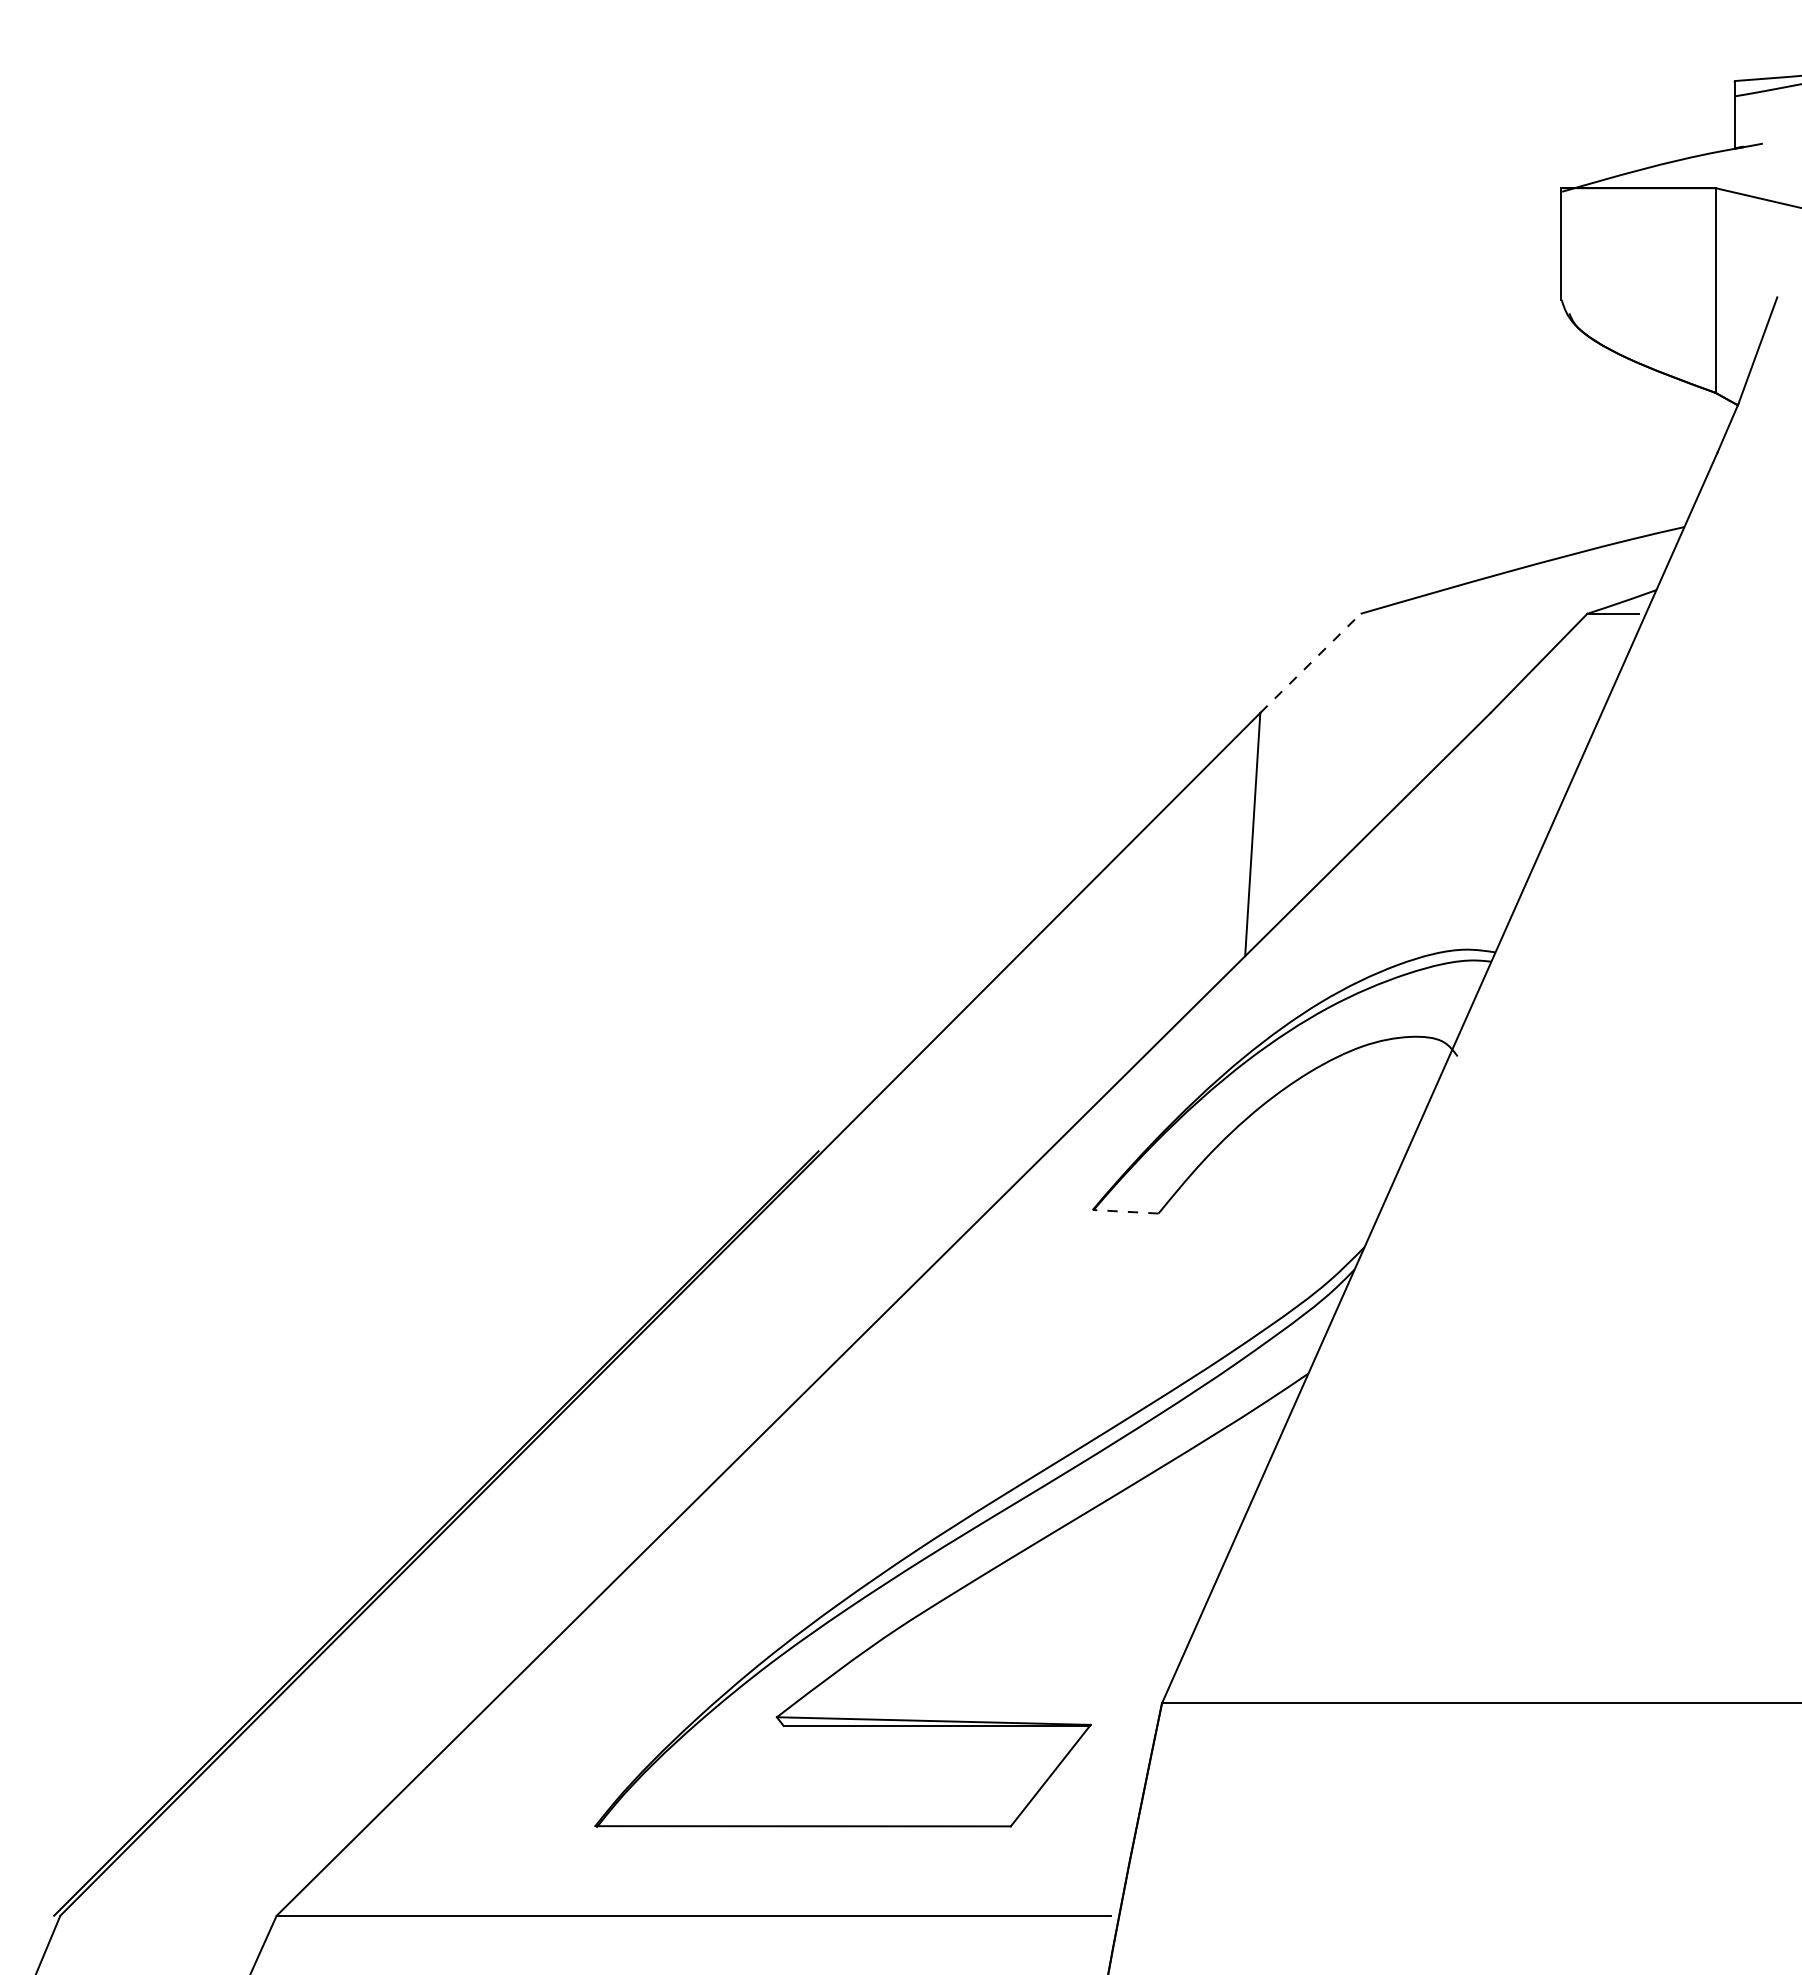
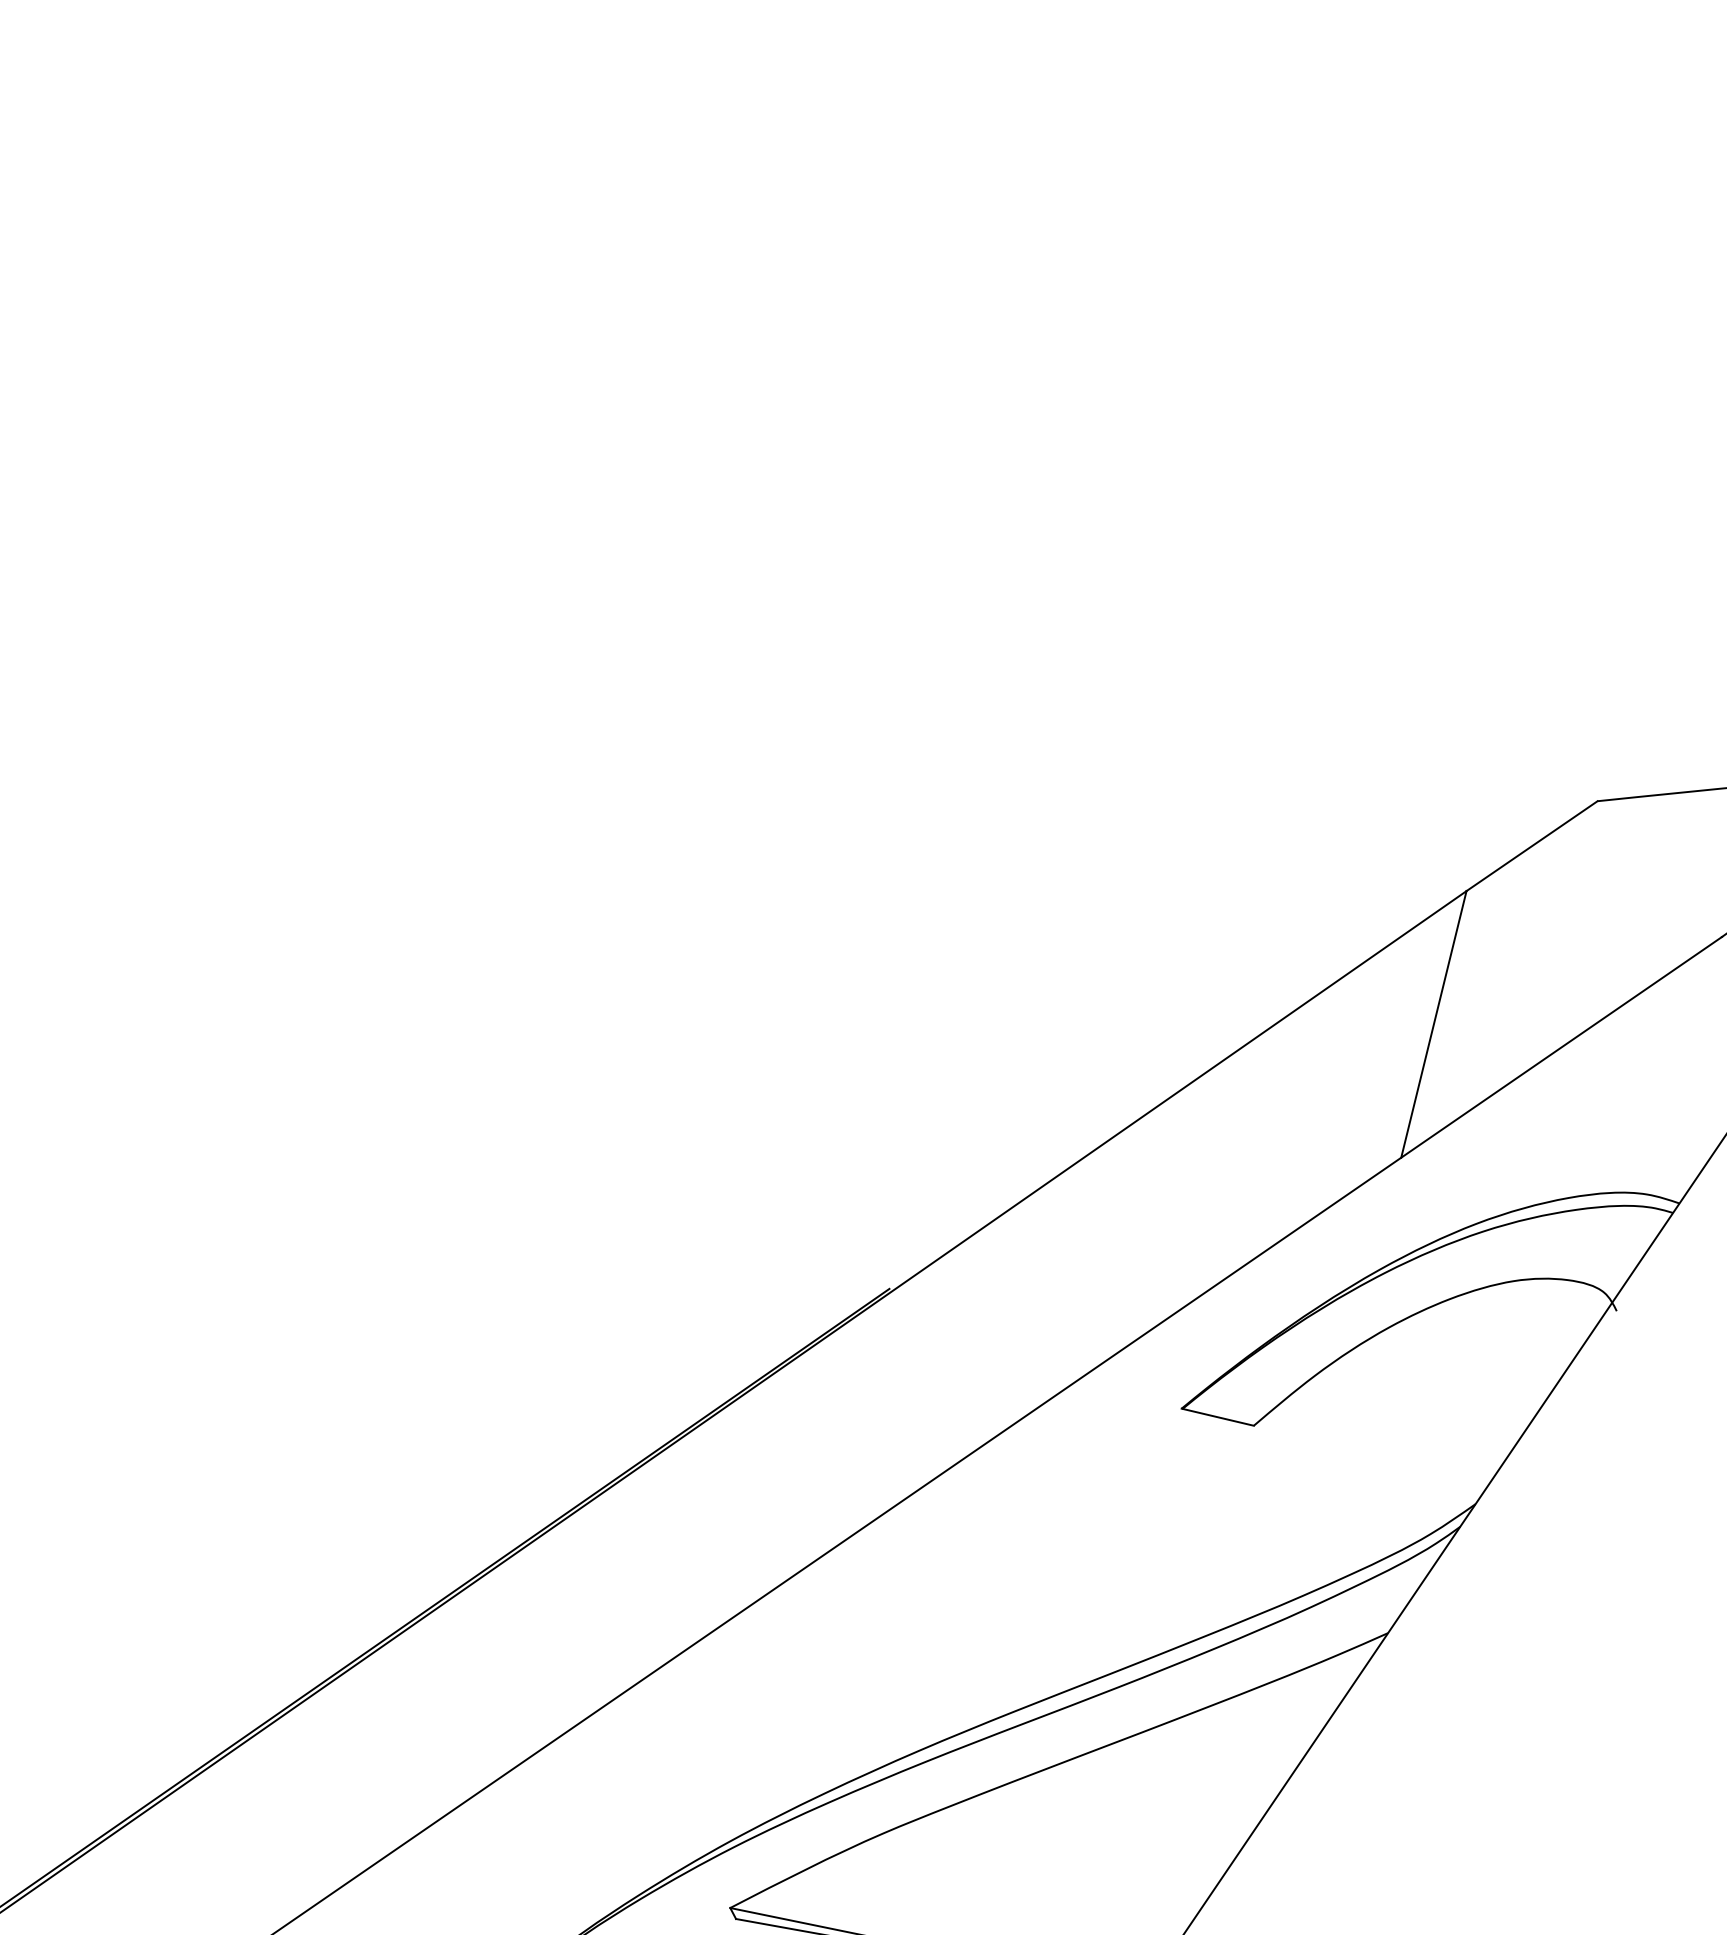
line: (1310, 663) -> (1532, 846), dashed -> solid
line: (1125, 1211) -> (1217, 1416), dashed -> solid

